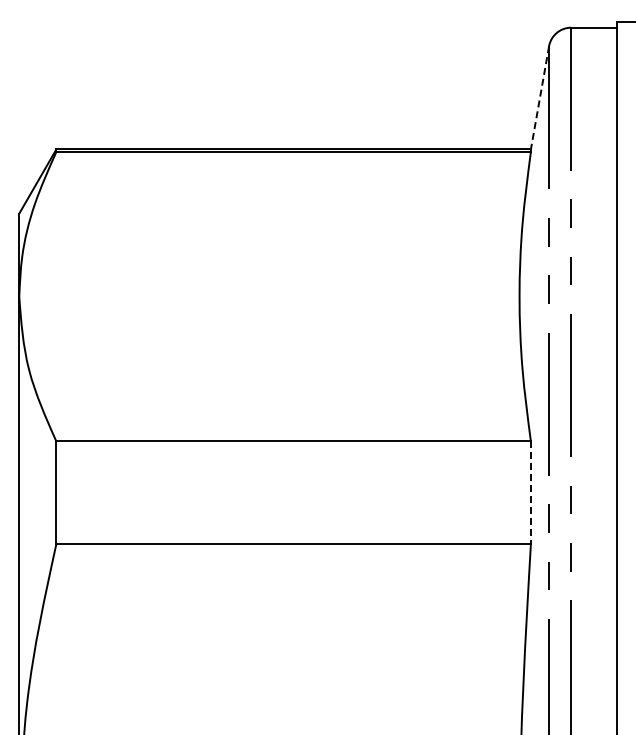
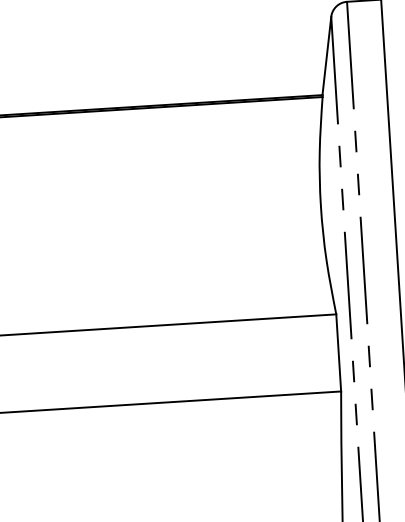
line: (539, 98) -> (326, 56), dashed -> solid
line: (530, 493) -> (338, 353), dashed -> solid

